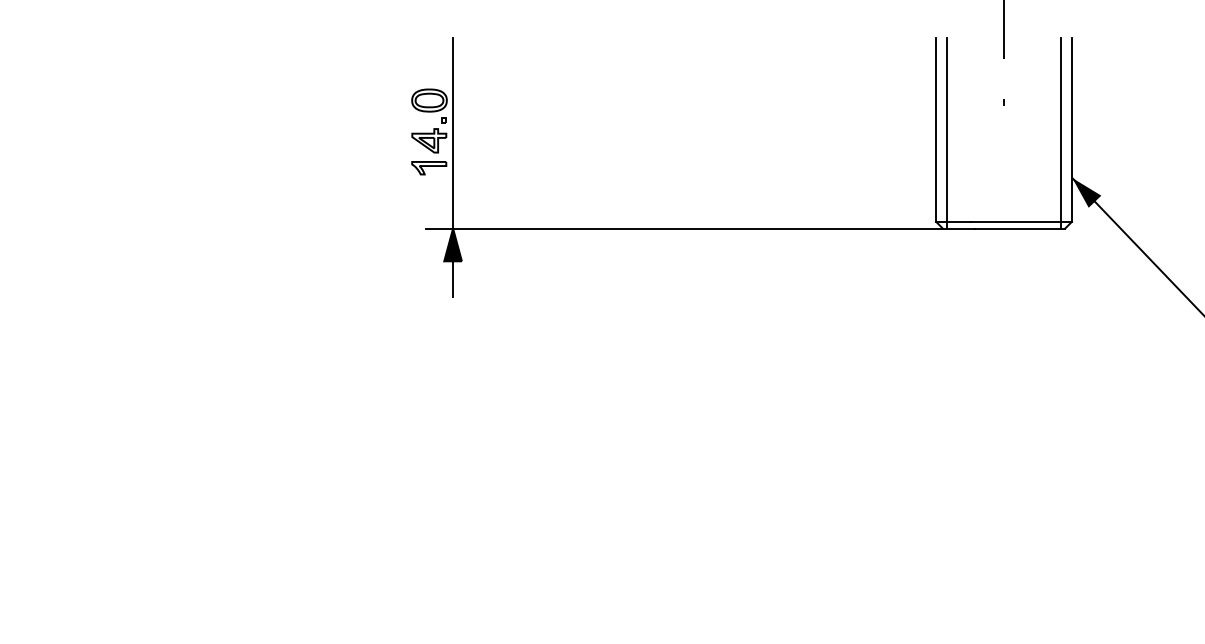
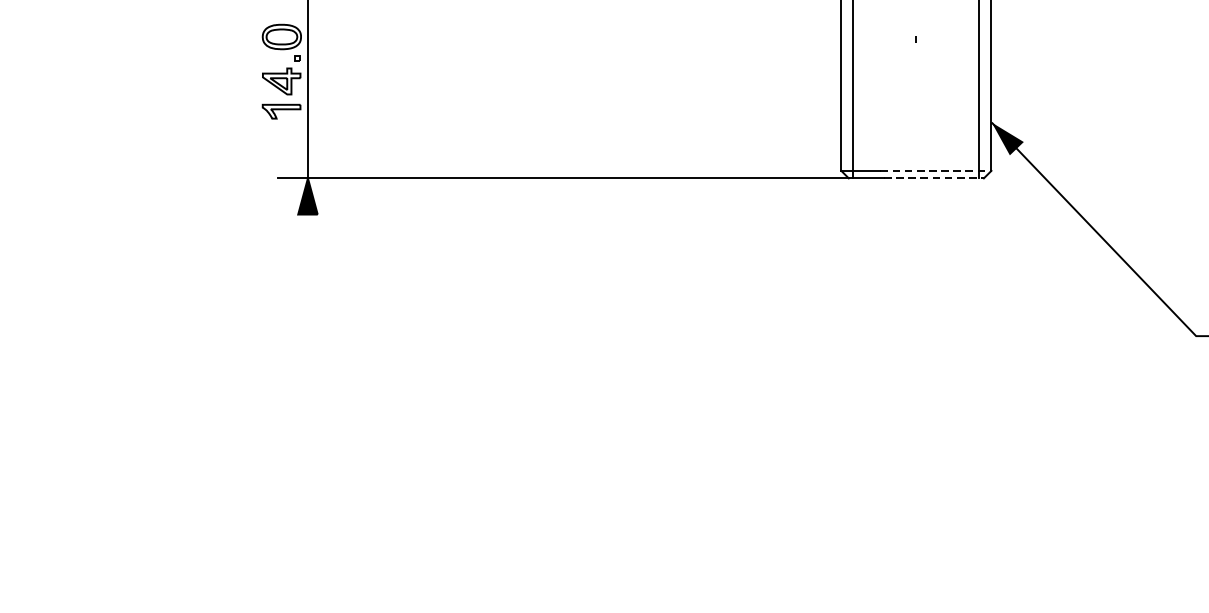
line: (1022, 221) -> (936, 170), solid -> dashed
line: (1020, 228) -> (934, 178), solid -> dashed
line: (453, 278) -> (308, 233), removed

